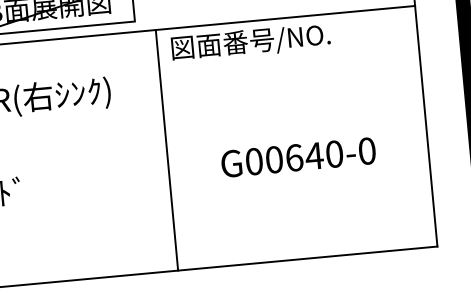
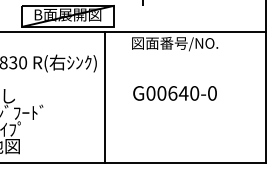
line: (167, 149) -> (105, 97), moved
text: (297, 157) -> (174, 93), moved

